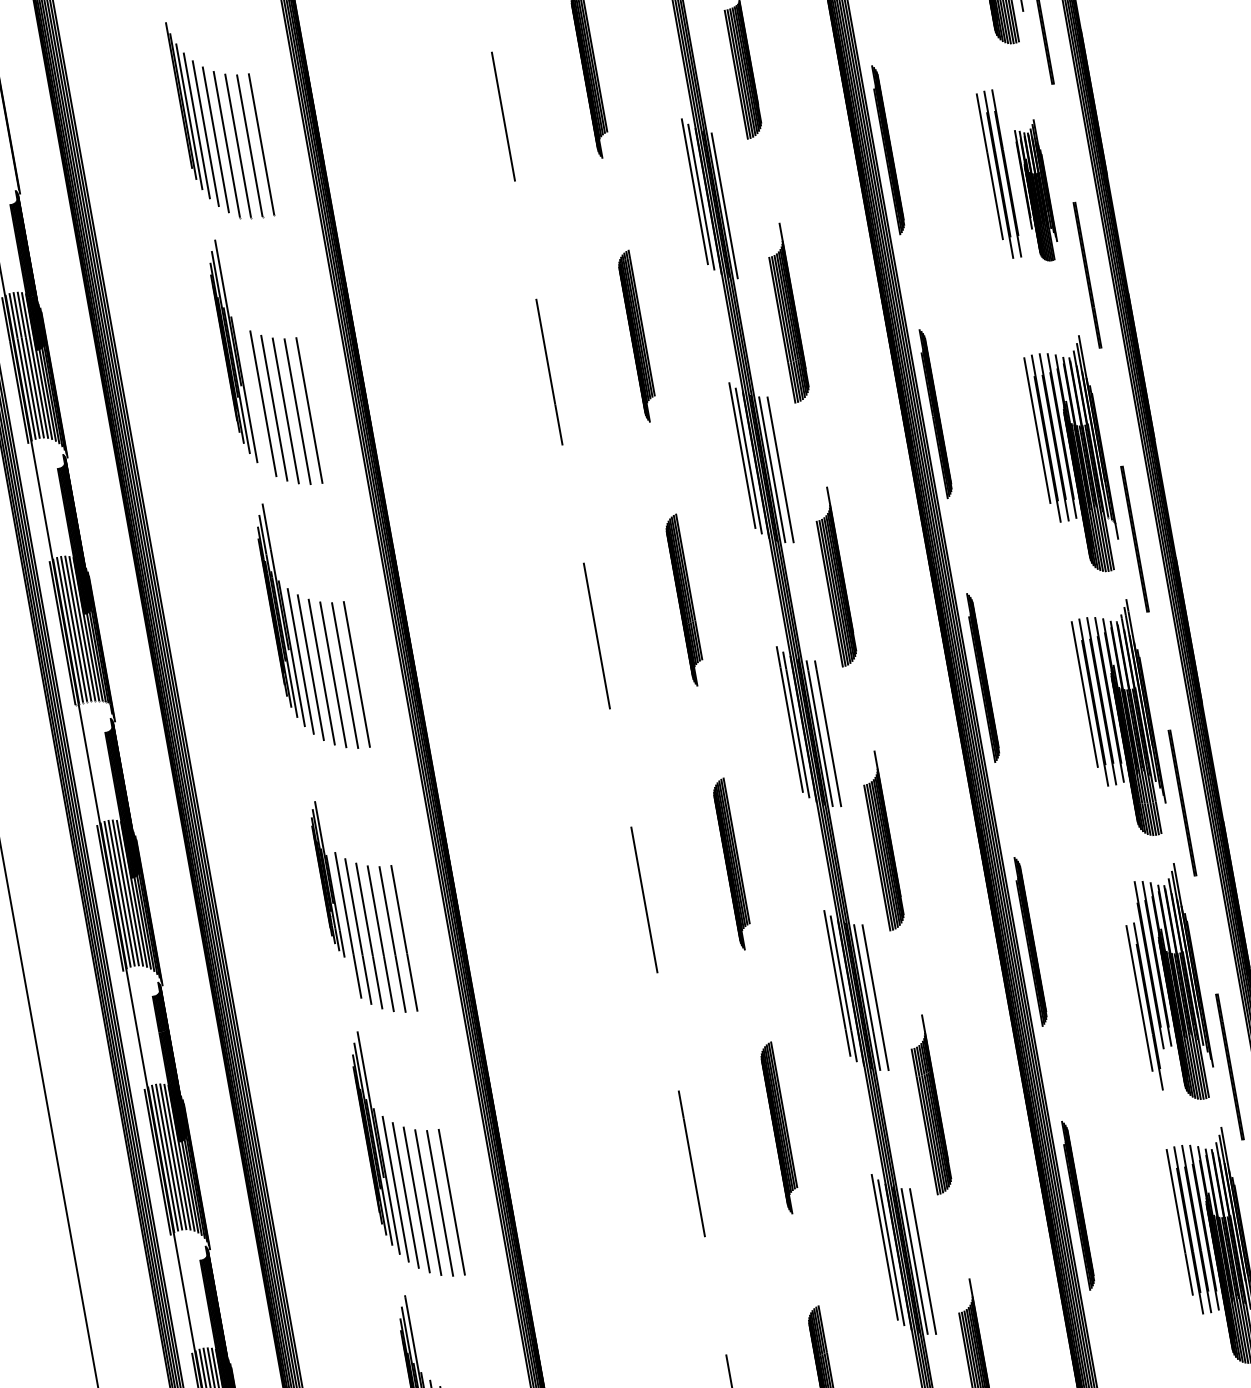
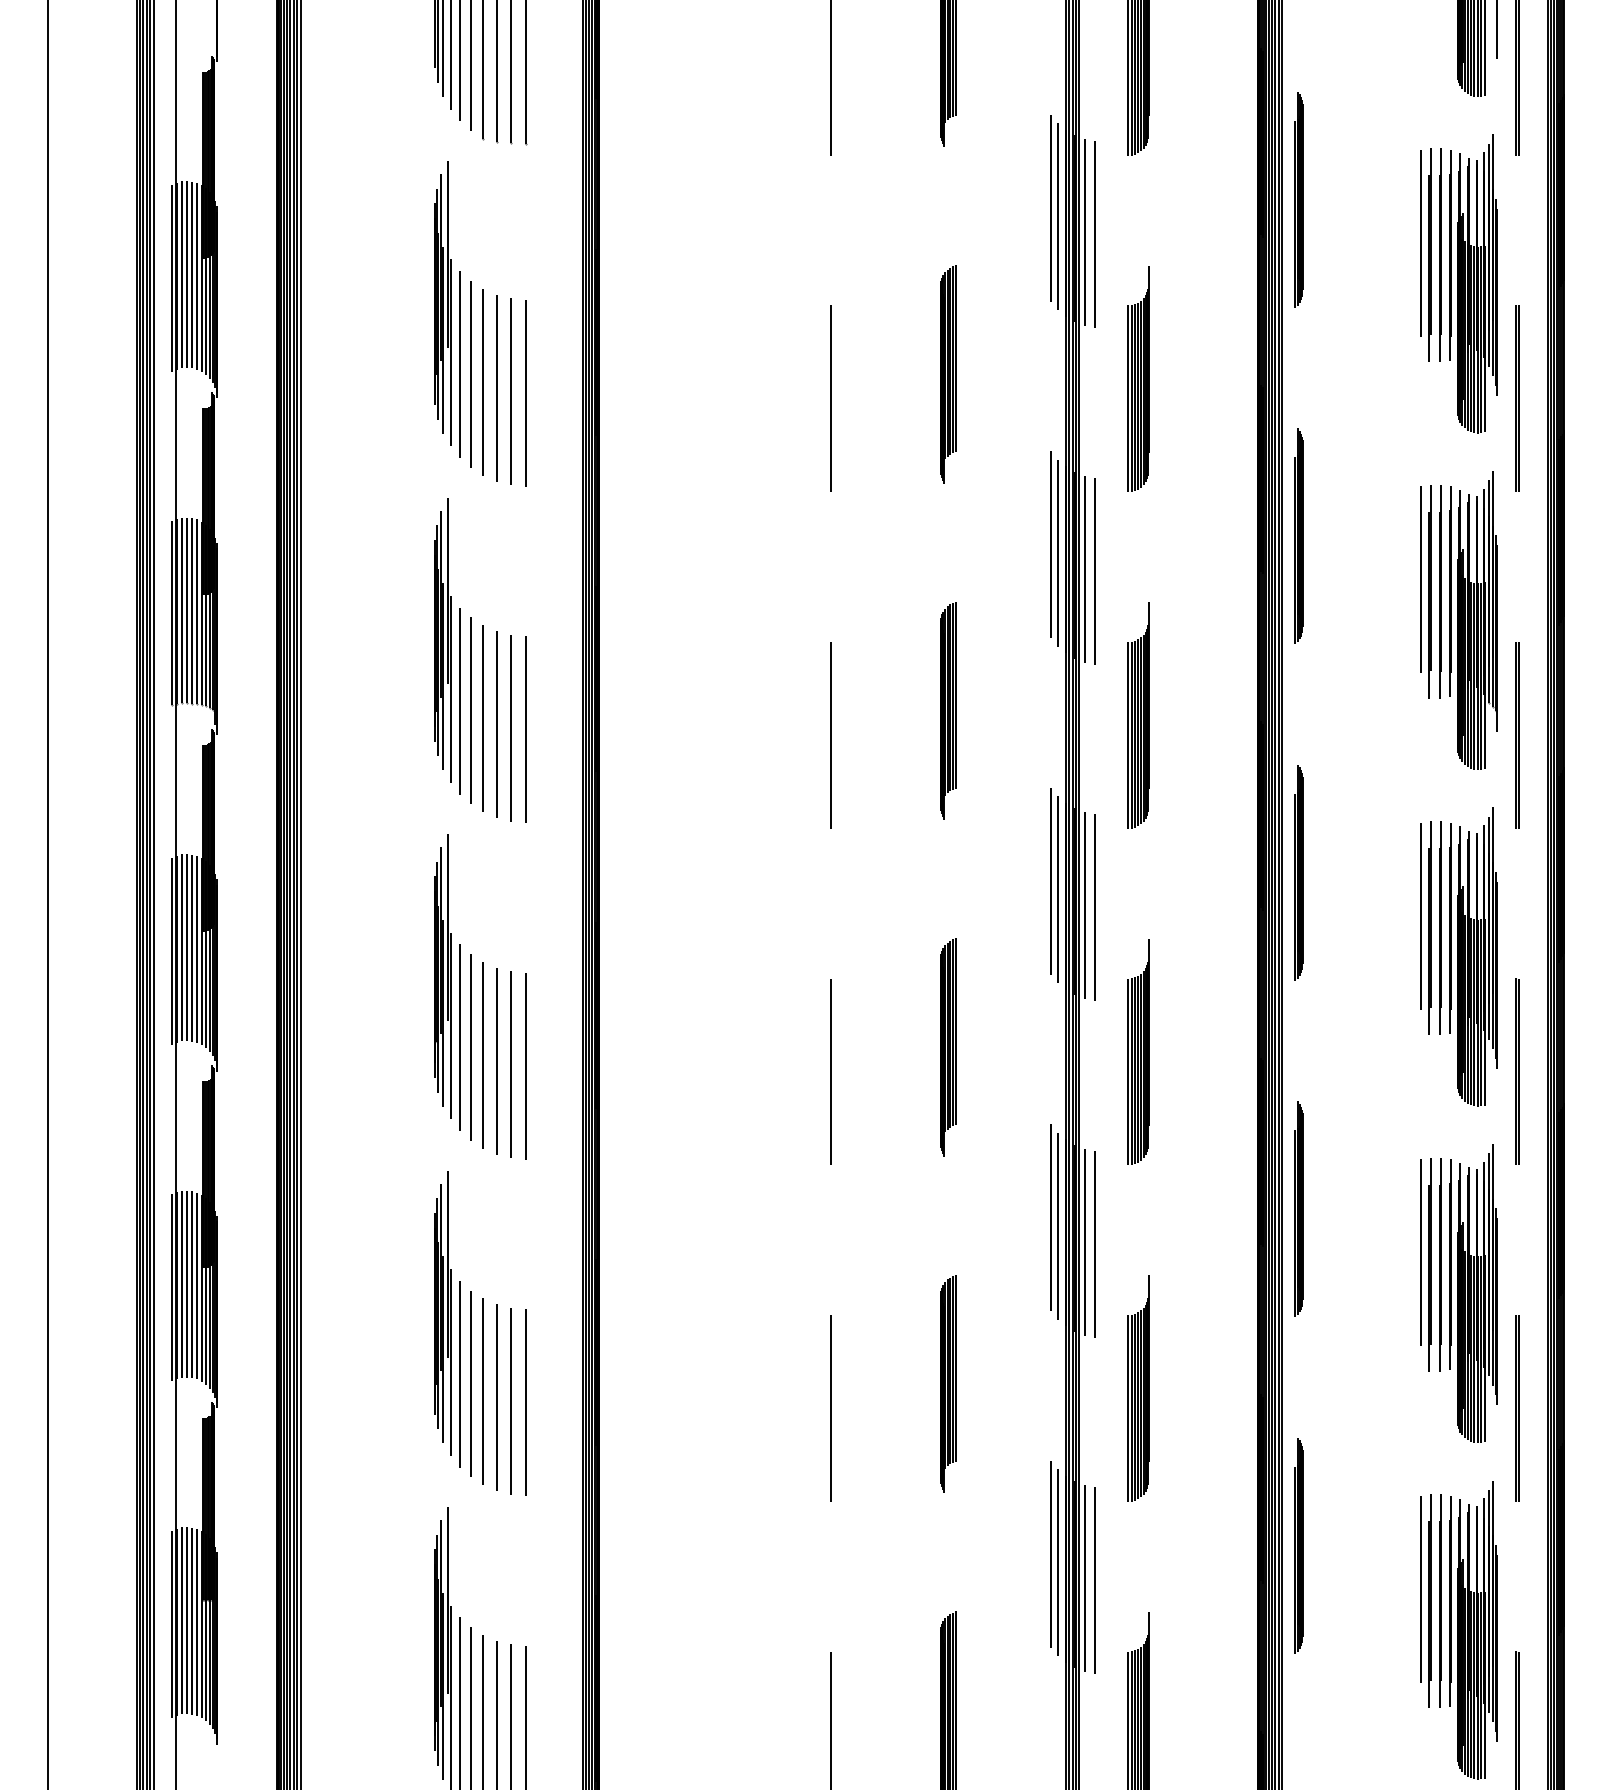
part: (1036, 190) -> (1473, 283), size x1.67
line: (733, 205) -> (1095, 234), added
line: (253, 397) -> (459, 364), added
part: (326, 879) -> (442, 976), size x1.43
part: (1144, 1007) -> (1425, 1264), moved

